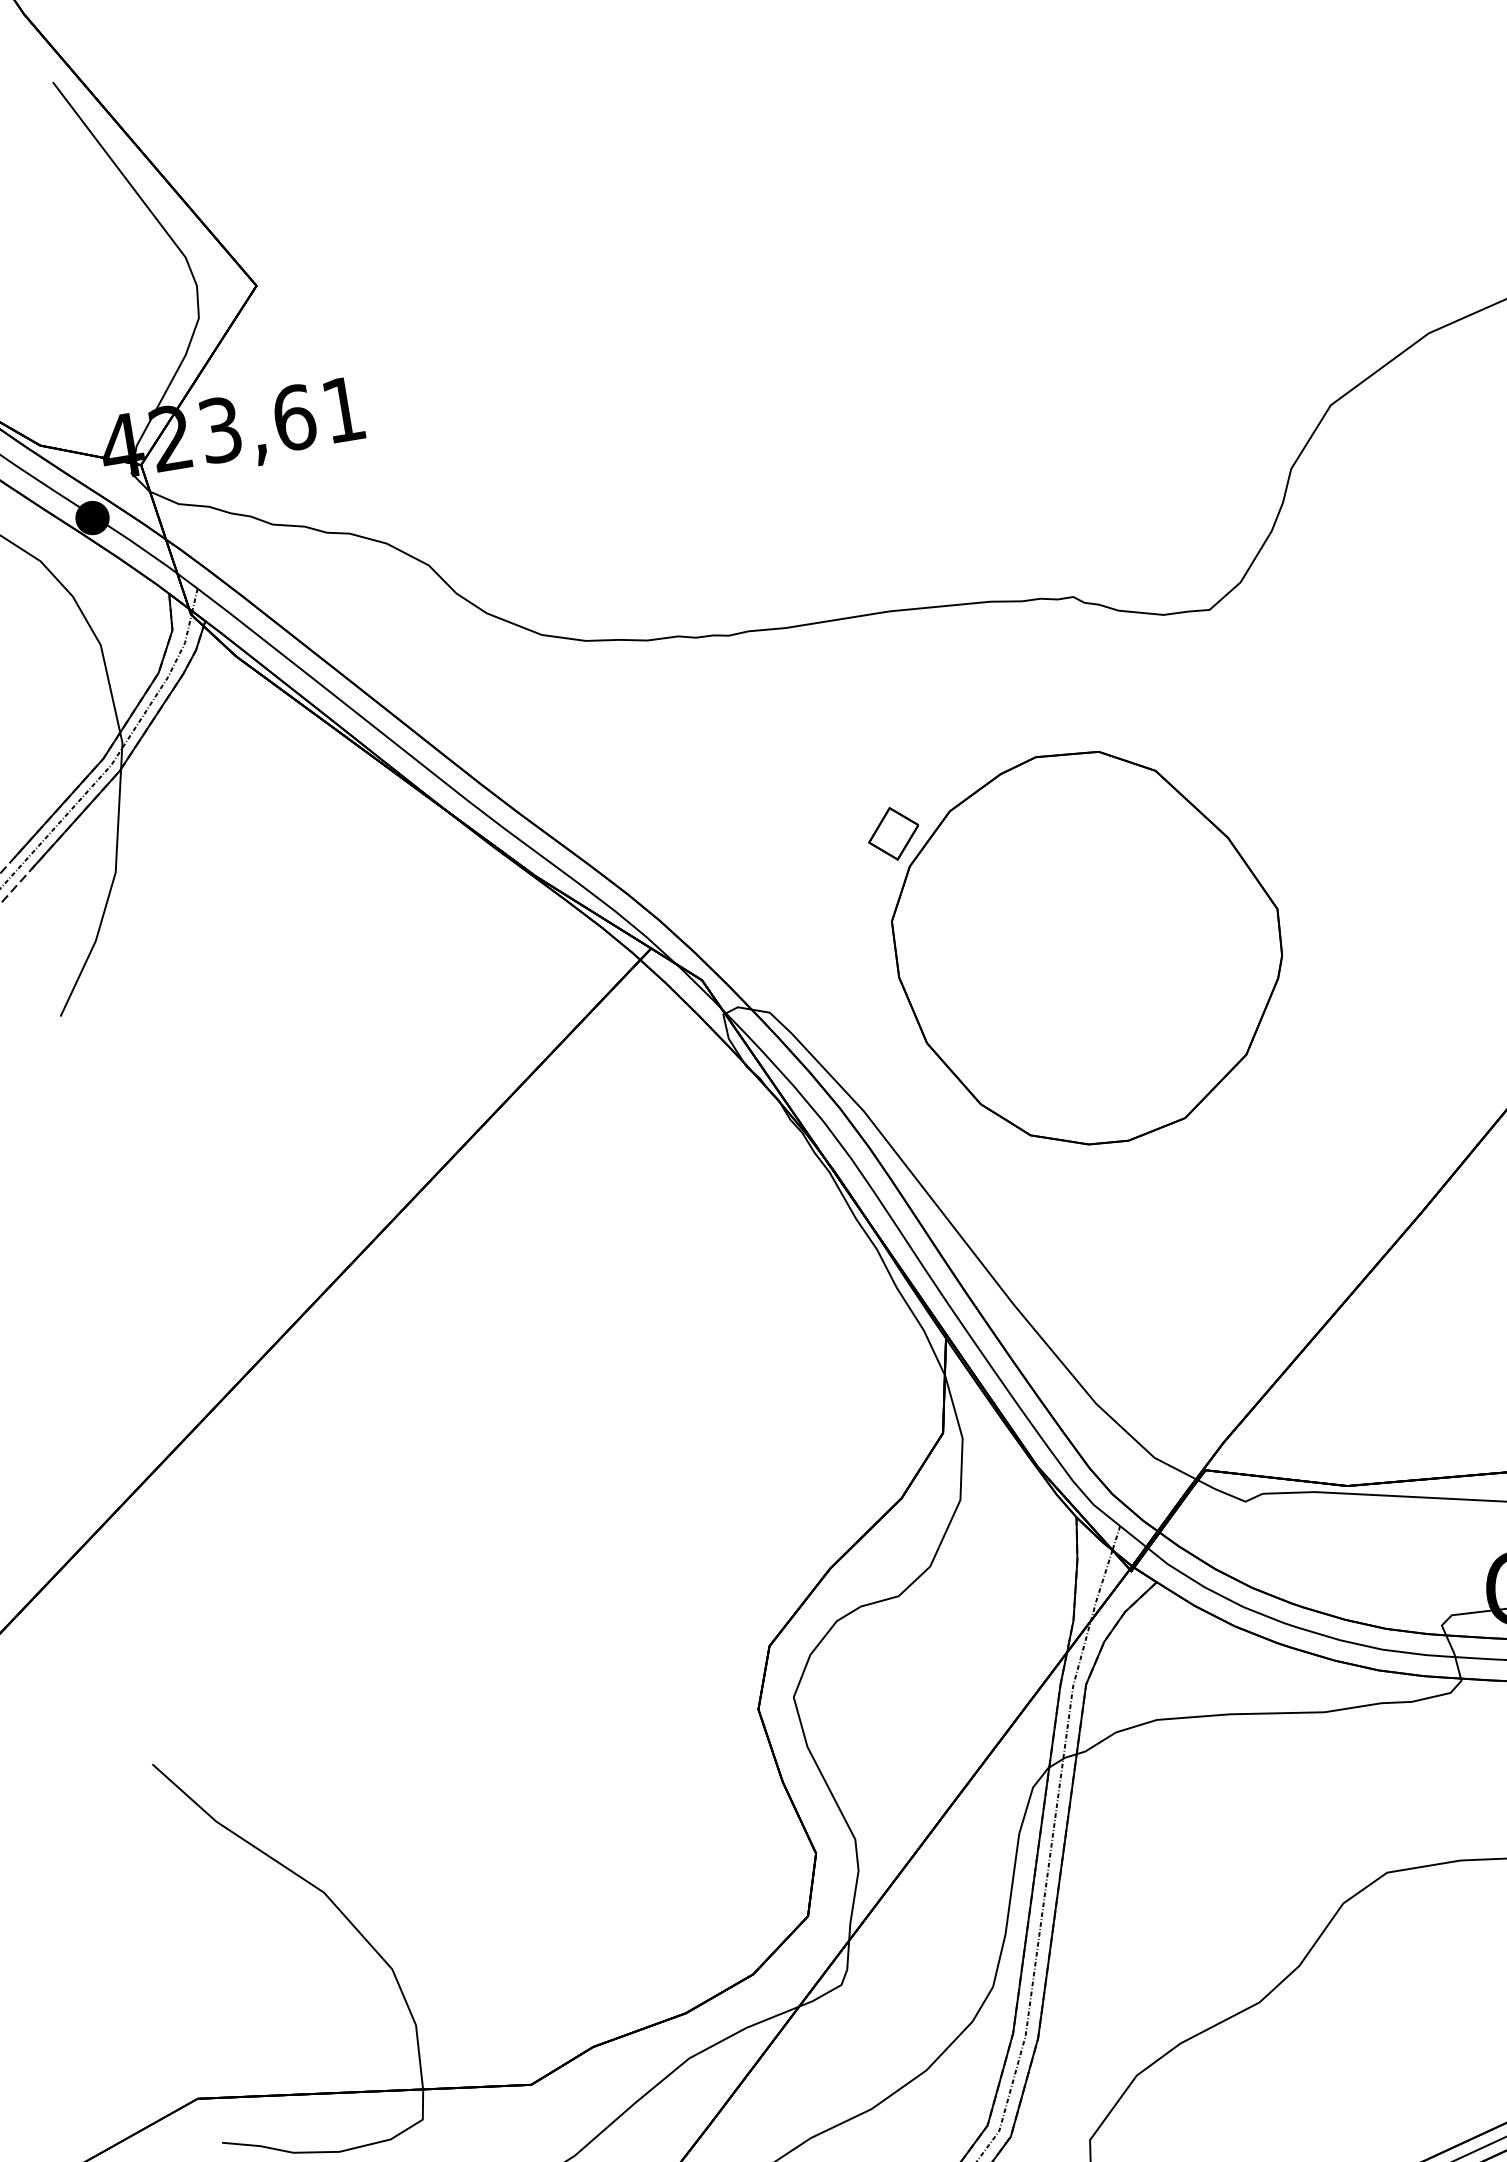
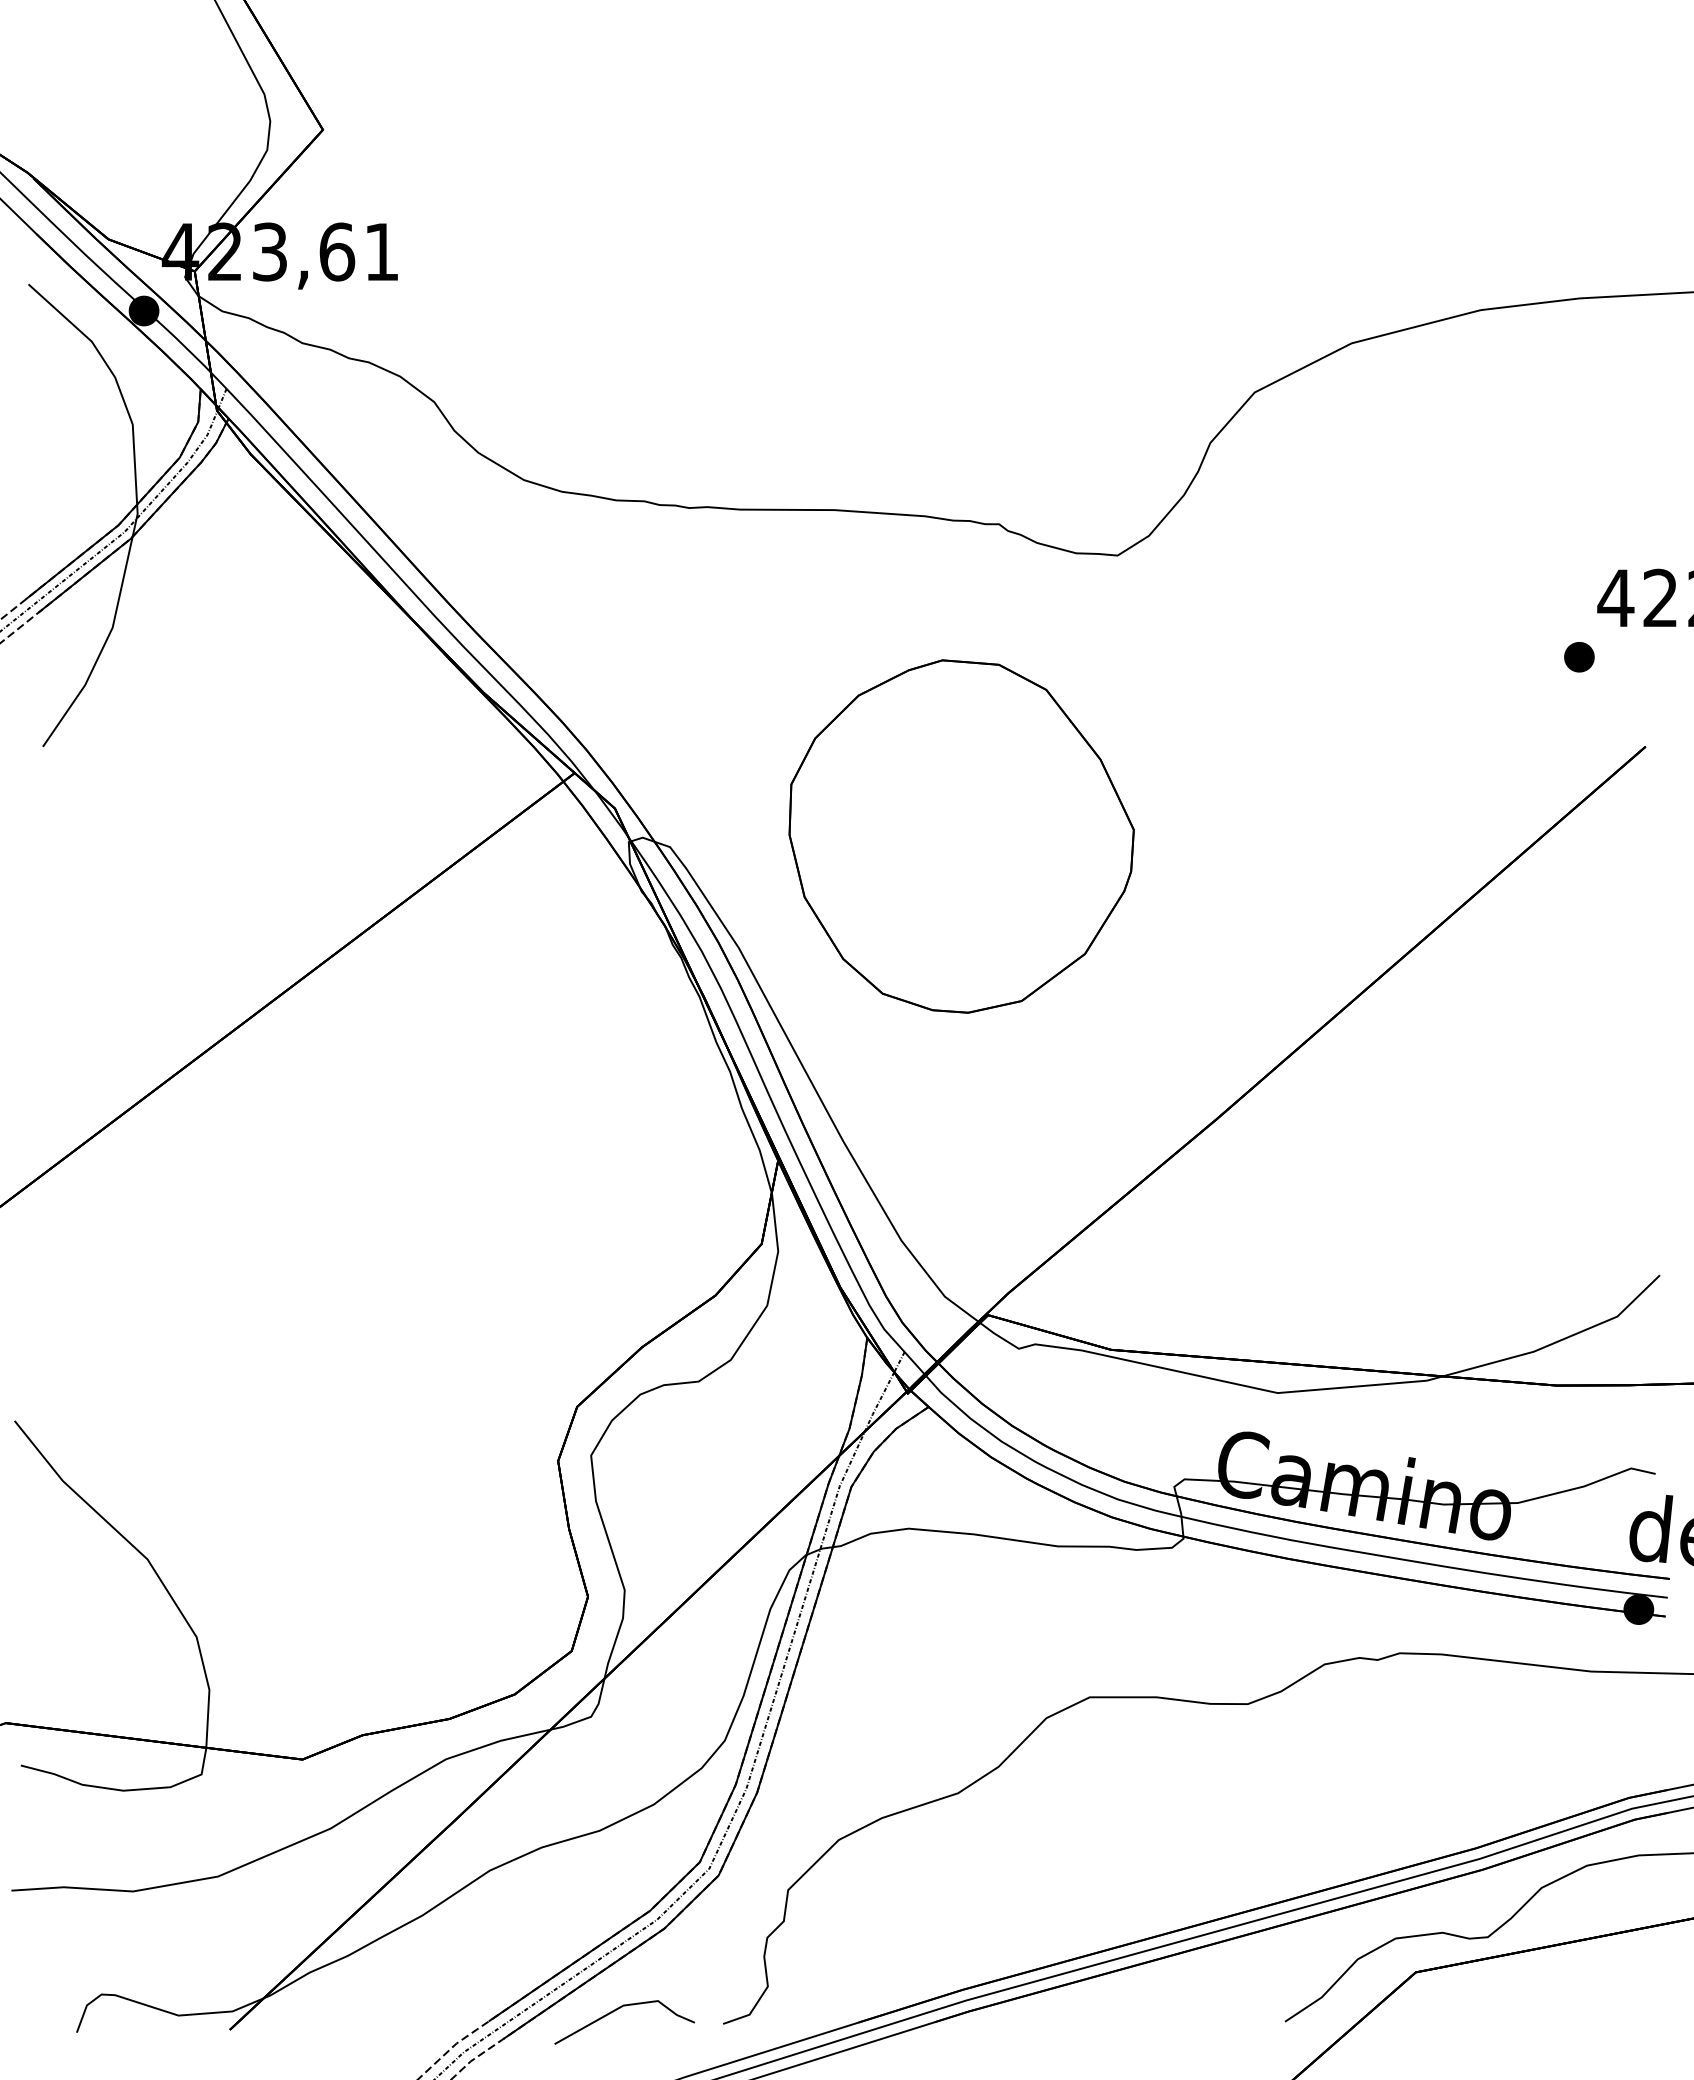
part: (893, 833) -> (805, 706), removed

